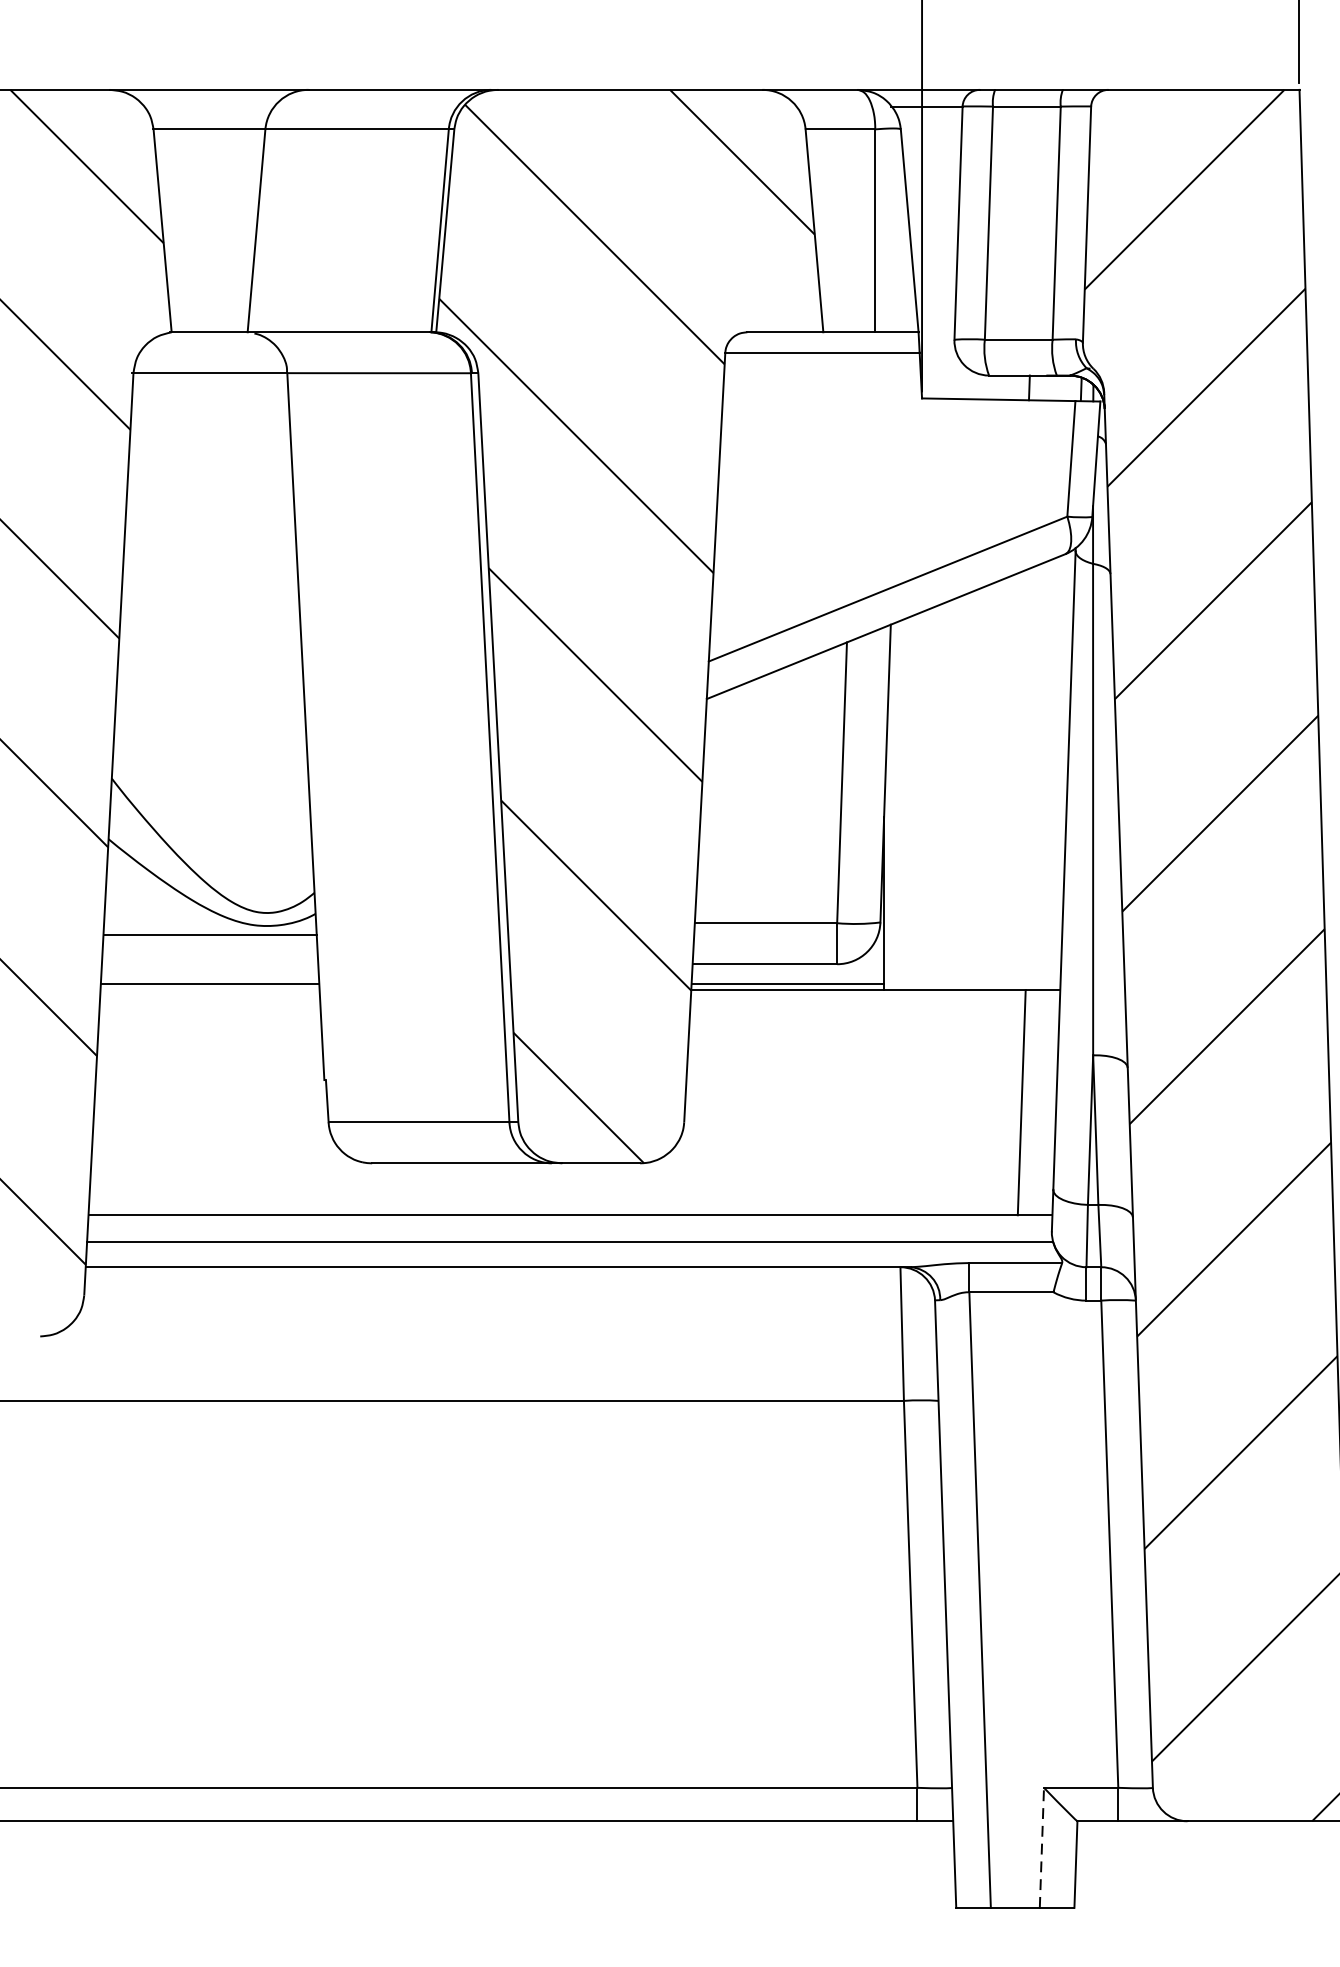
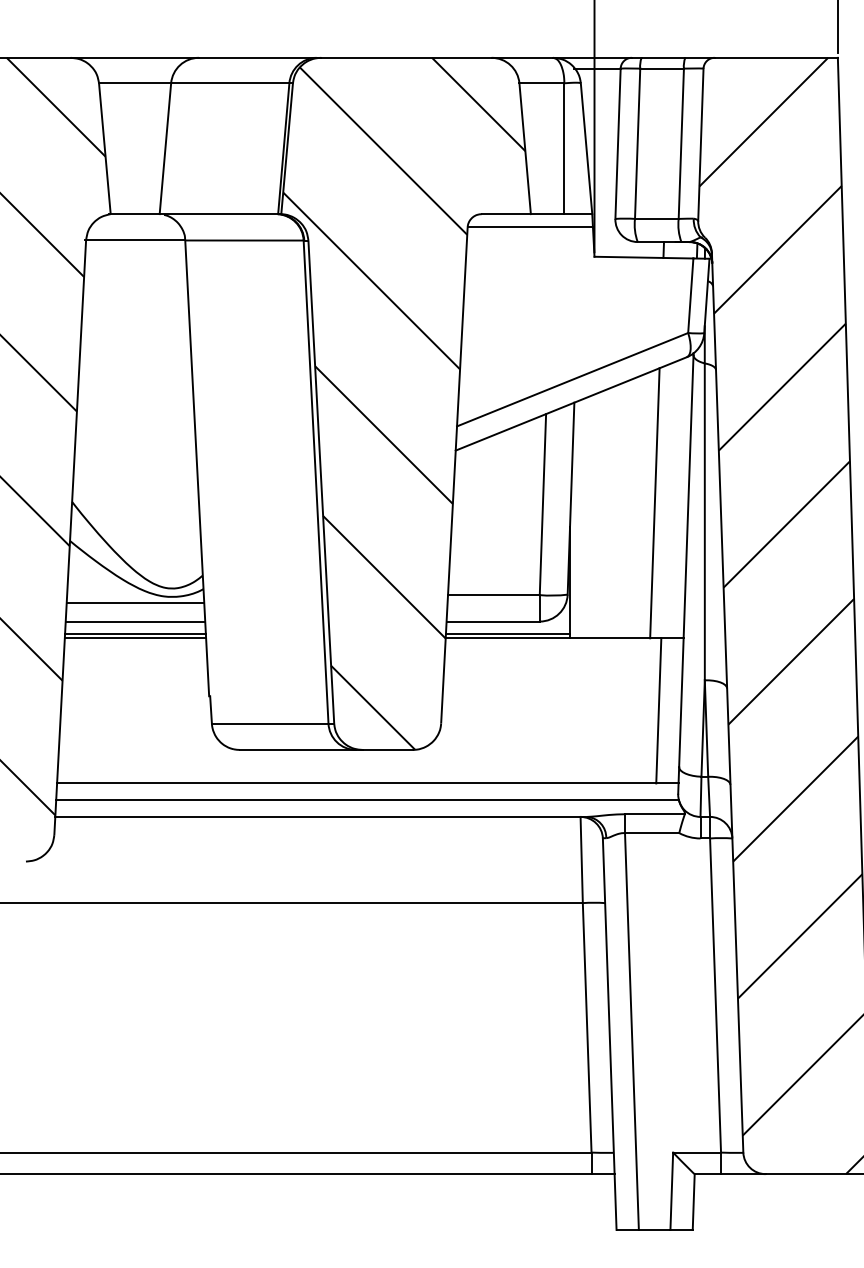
line: (1015, 781) -> (654, 503), added
line: (210, 964) -> (135, 621), added
line: (210, 990) -> (135, 638), added
line: (1041, 1848) -> (671, 1191), dashed -> solid

